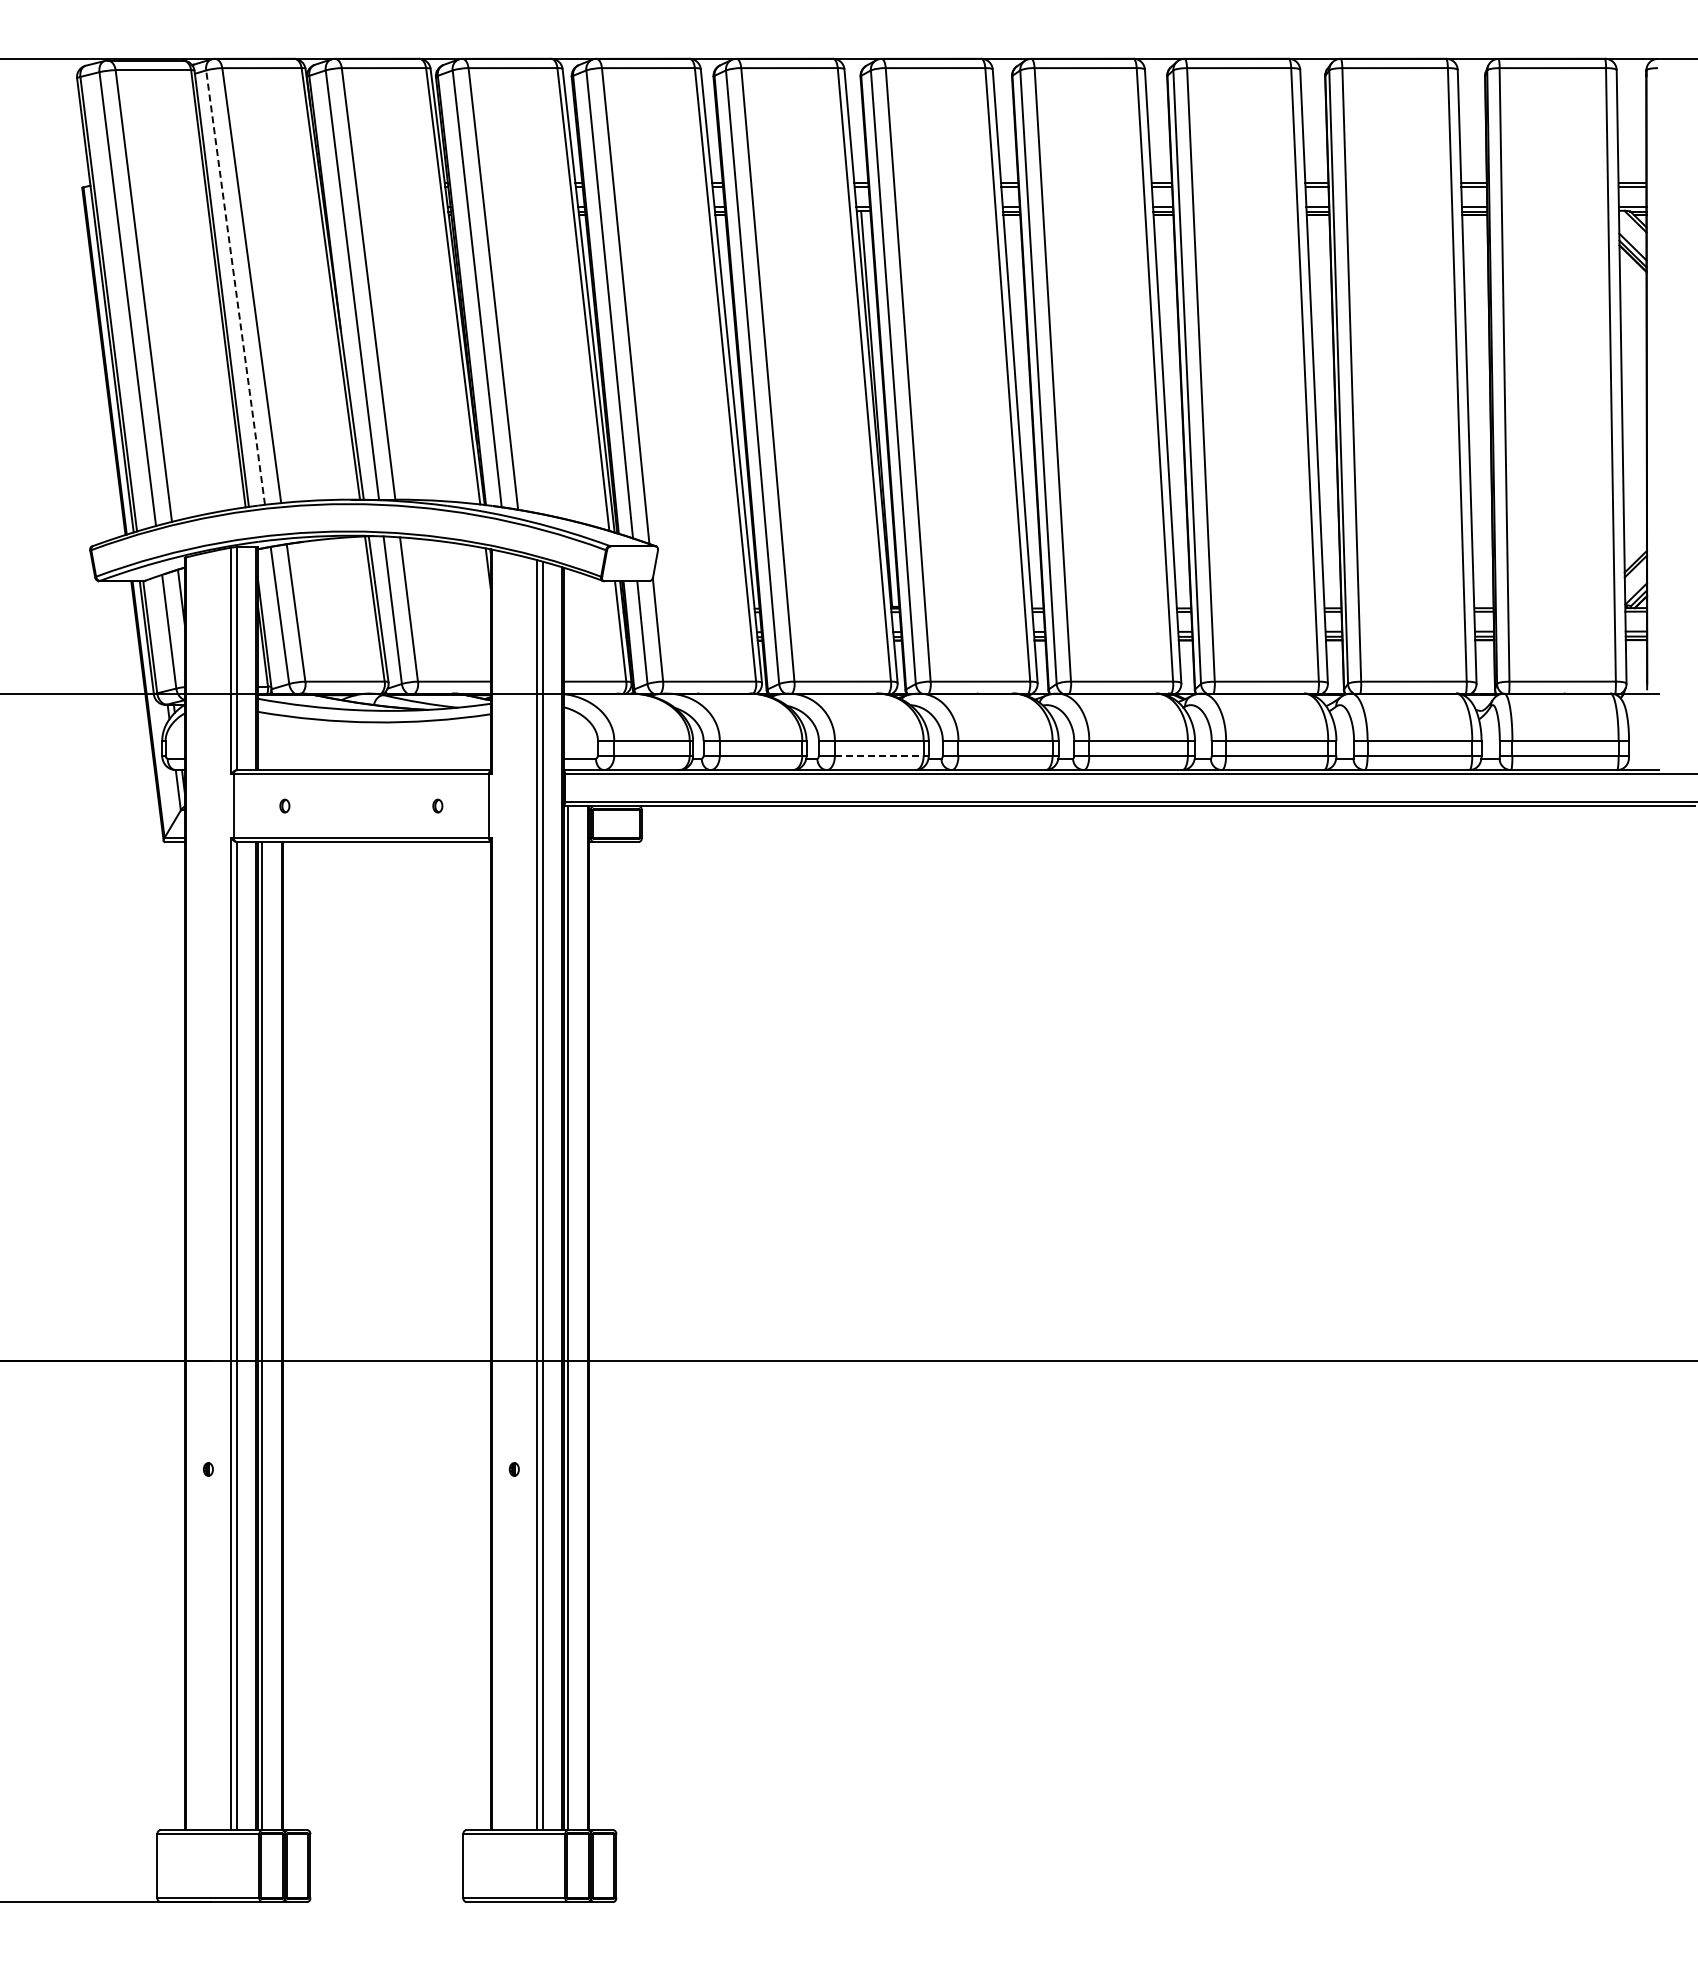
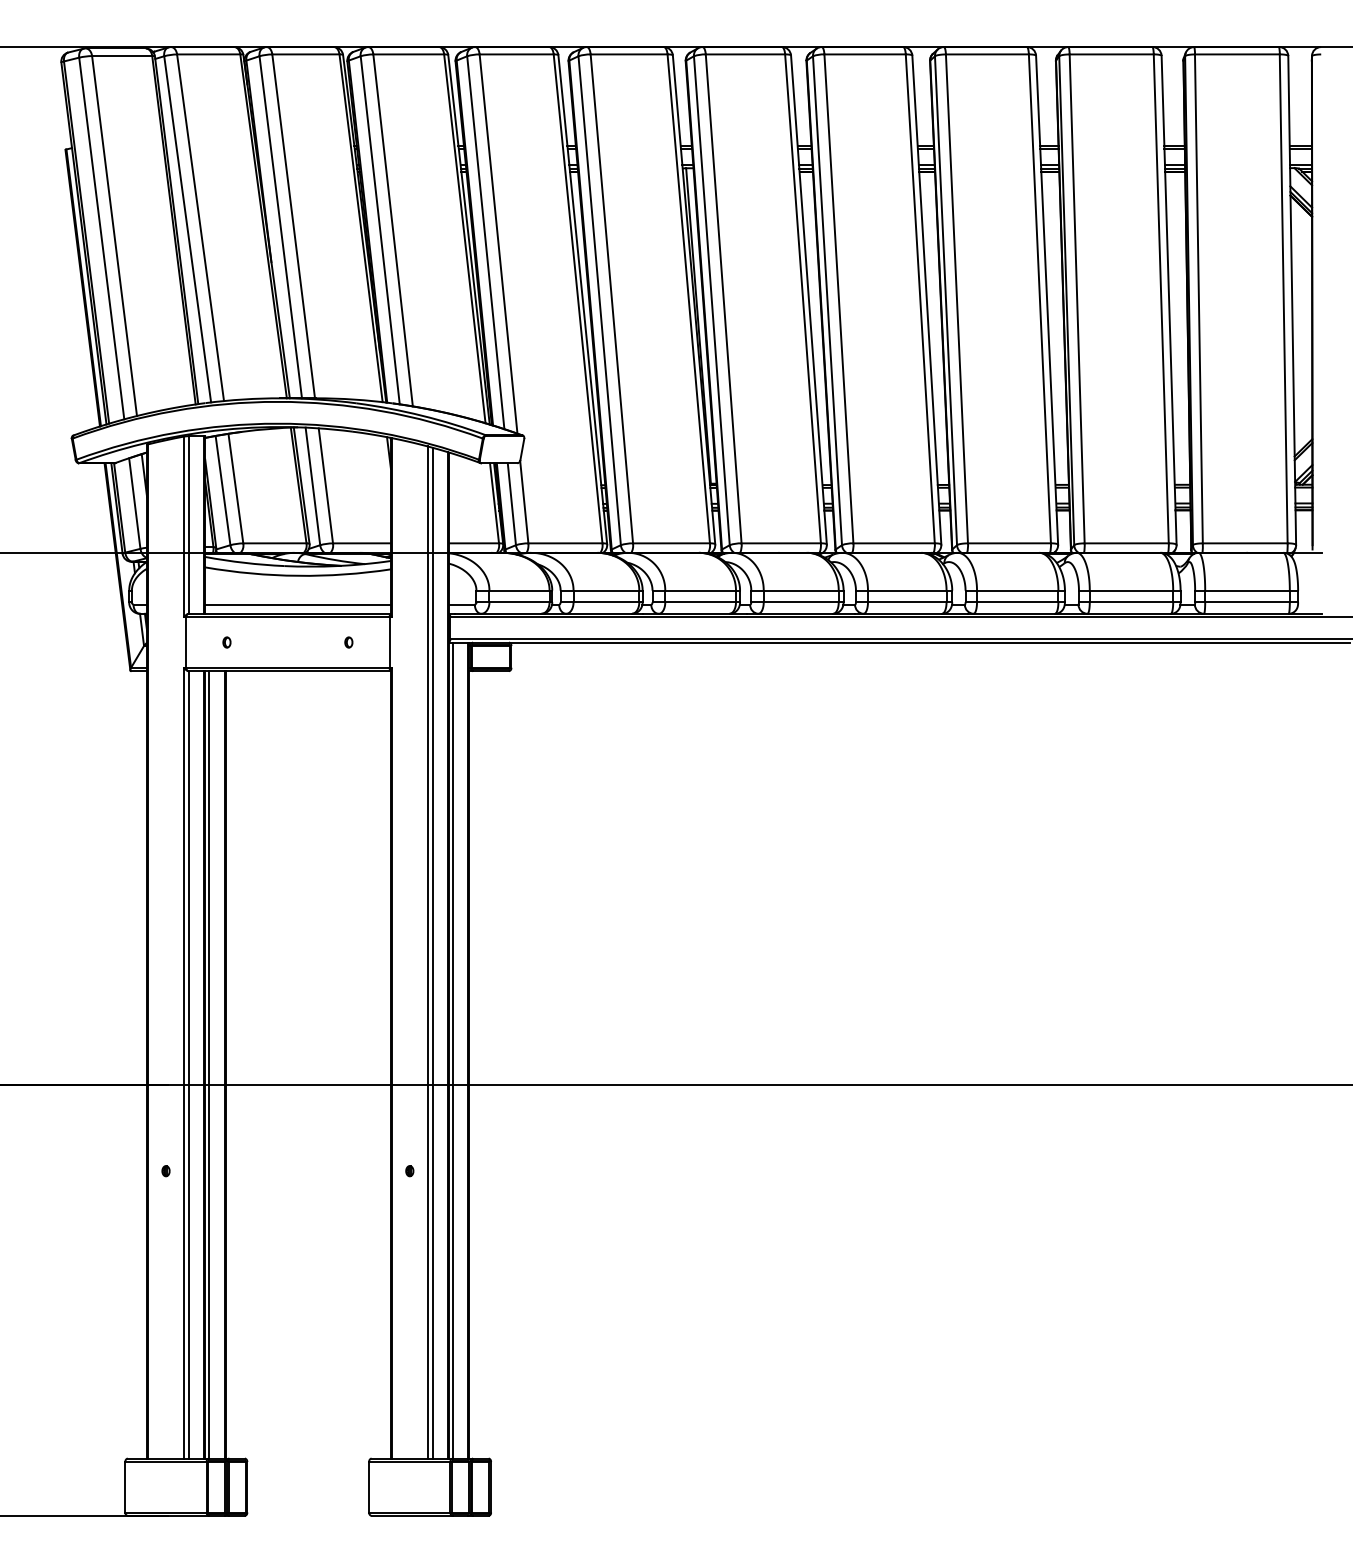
line: (235, 287) -> (187, 229), dashed -> solid
line: (879, 755) -> (700, 602), dashed -> solid
line: (373, 758) -> (297, 604), added

